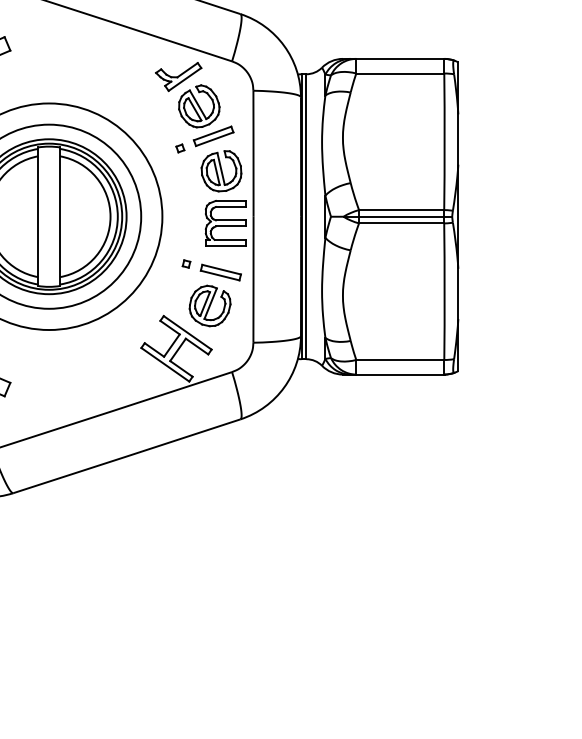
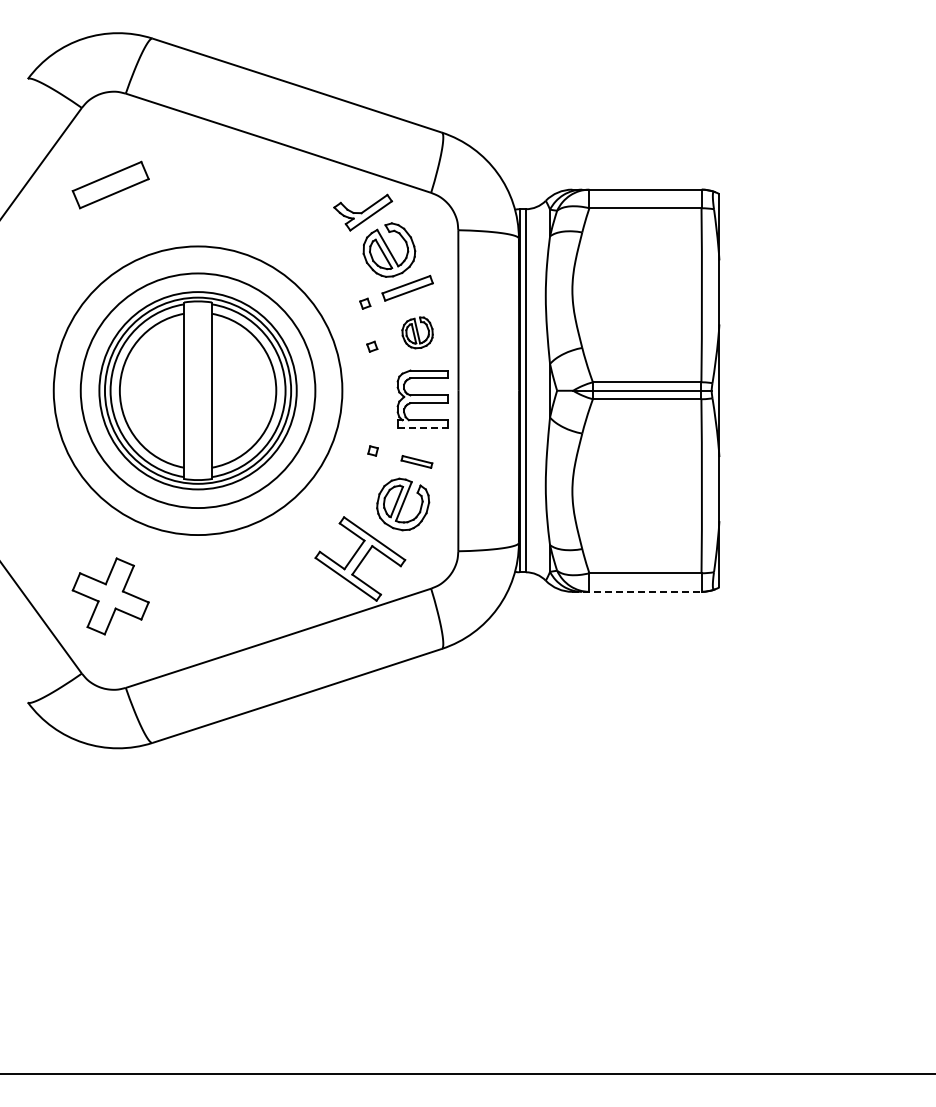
part: (221, 171) -> (417, 332), size x0.6
part: (186, 182) -> (372, 346), added
line: (226, 246) -> (423, 428), solid -> dashed
part: (220, 272) -> (416, 461), size x0.6
line: (394, 374) -> (637, 591), solid -> dashed

